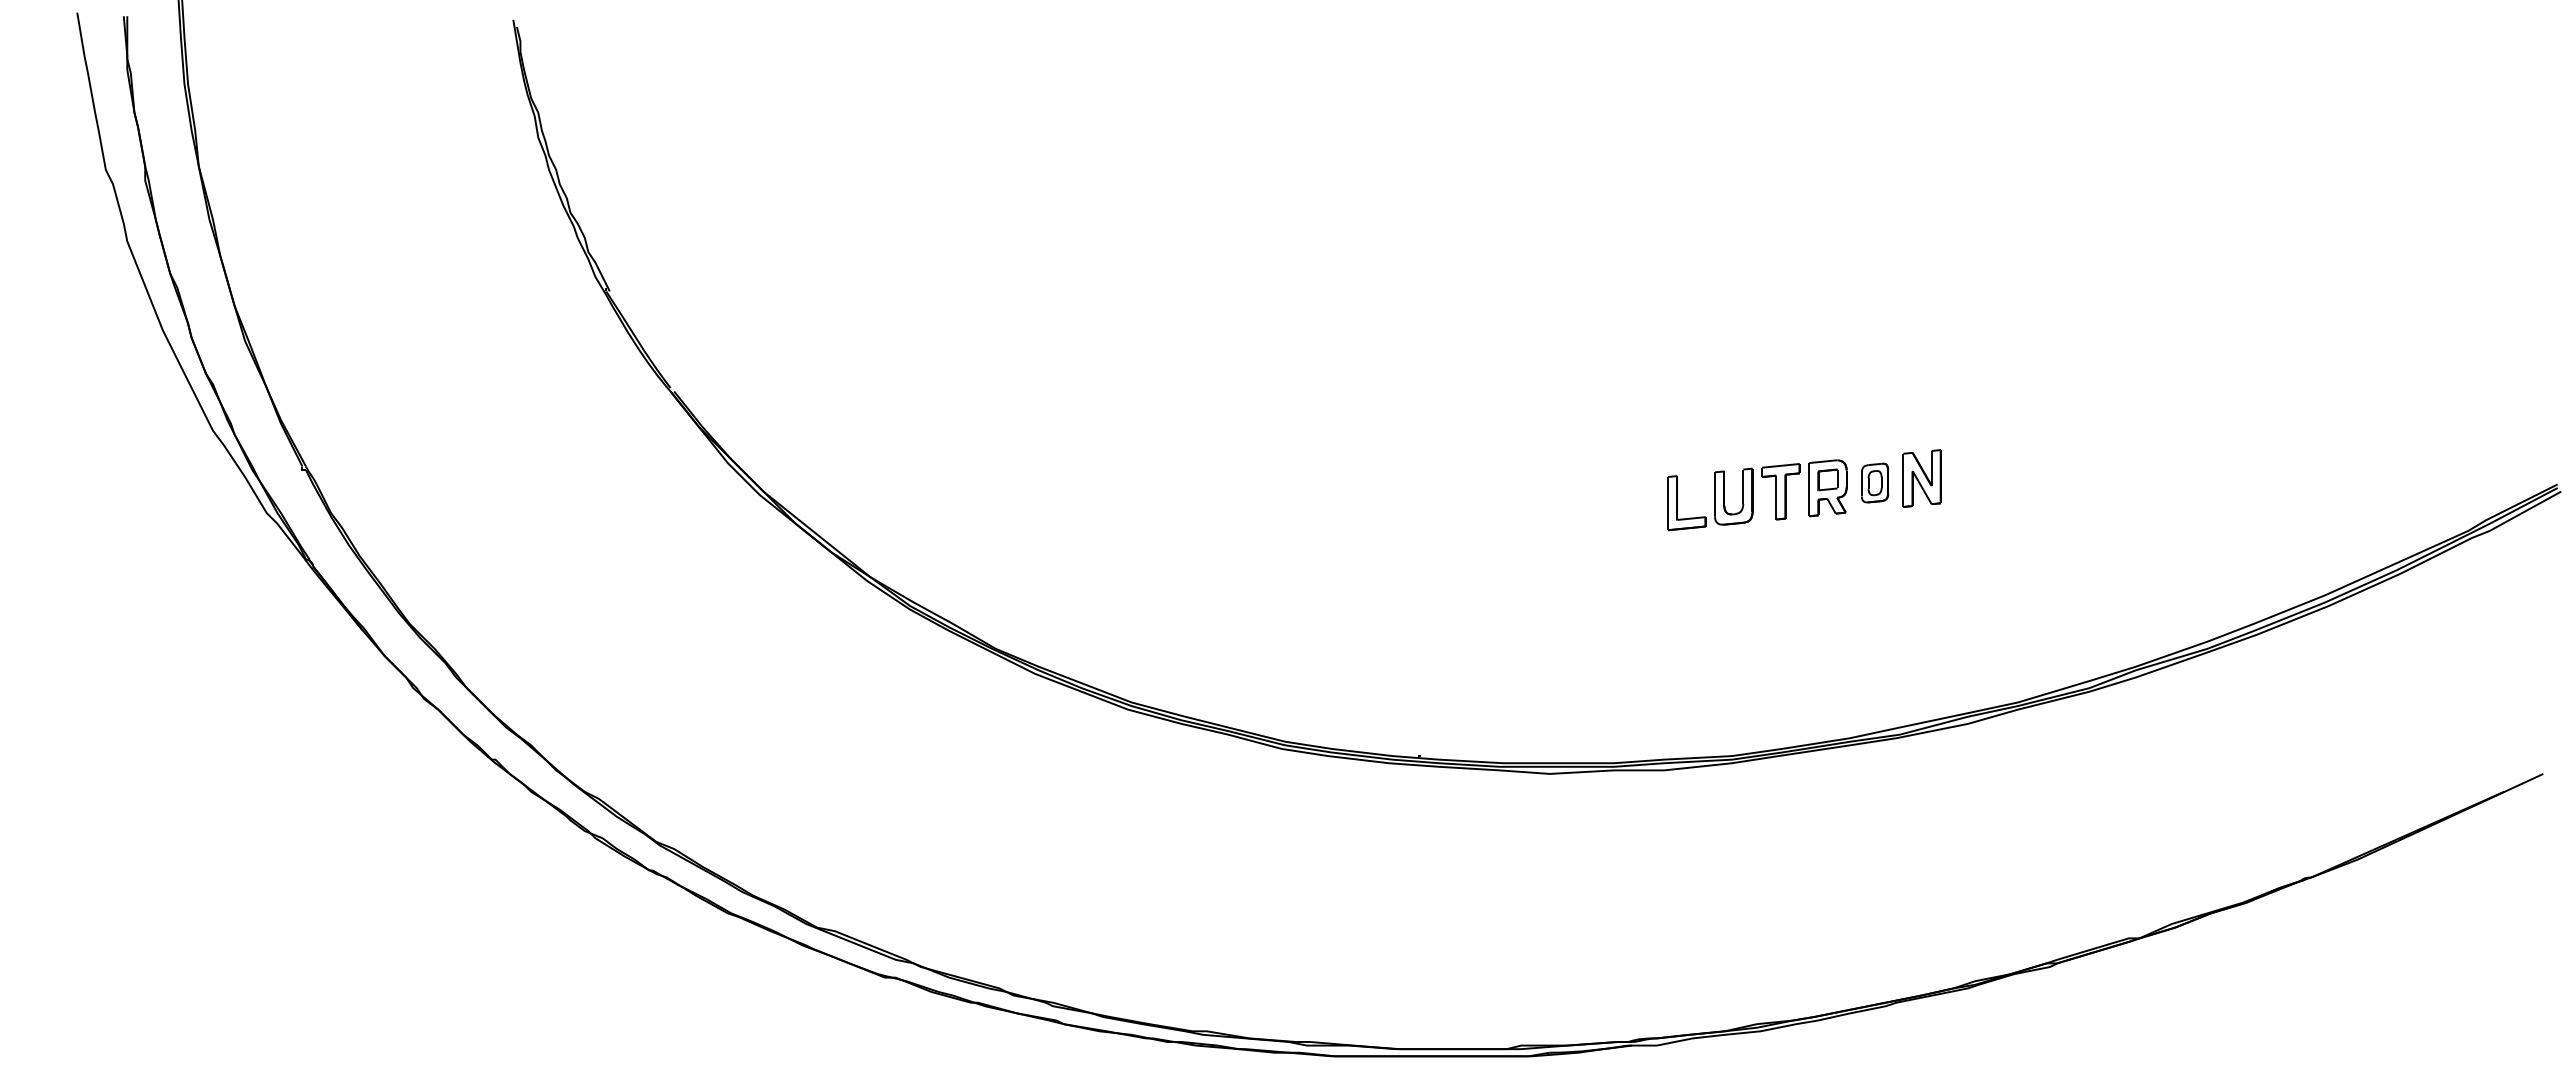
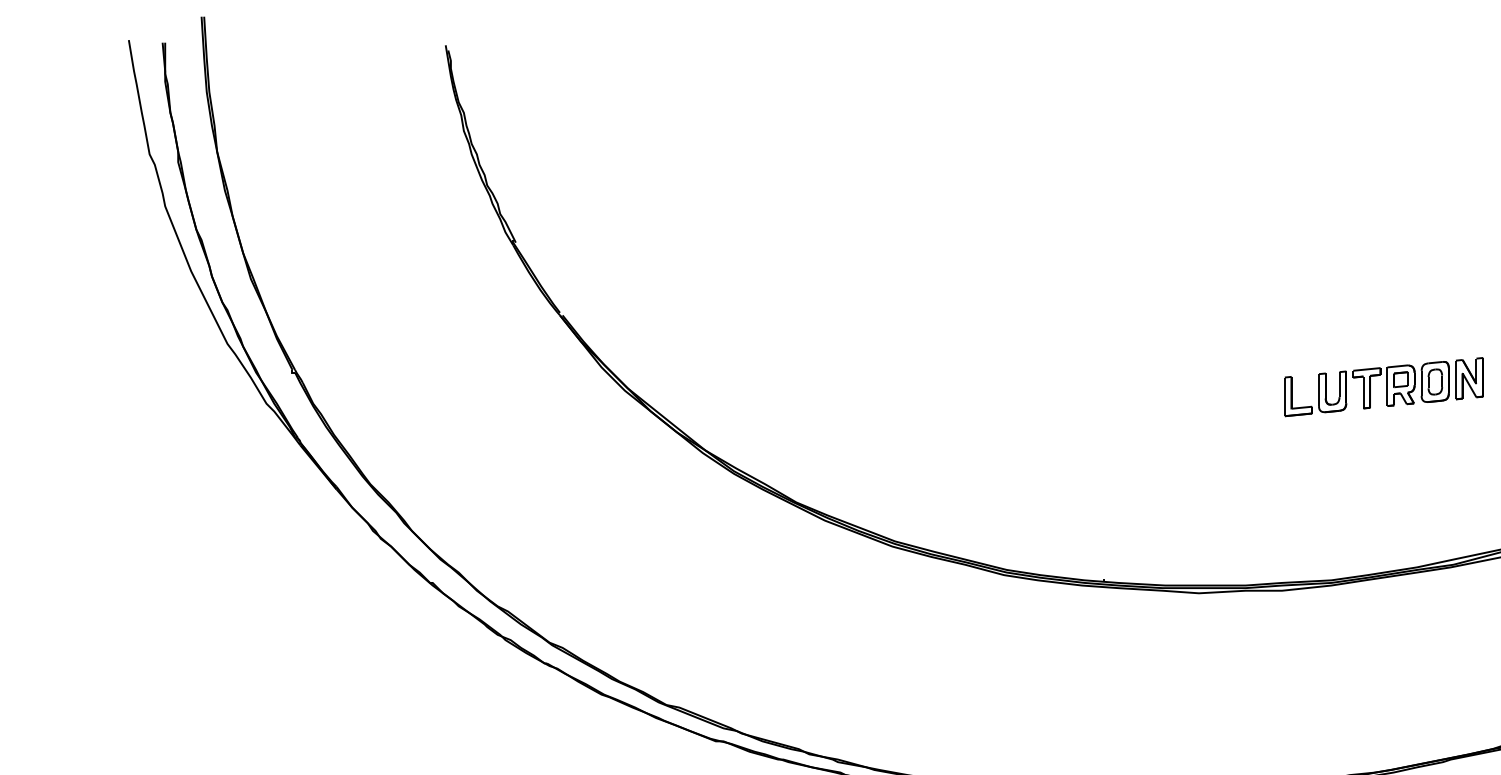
part: (1874, 482) -> (1434, 381), size x1.43

